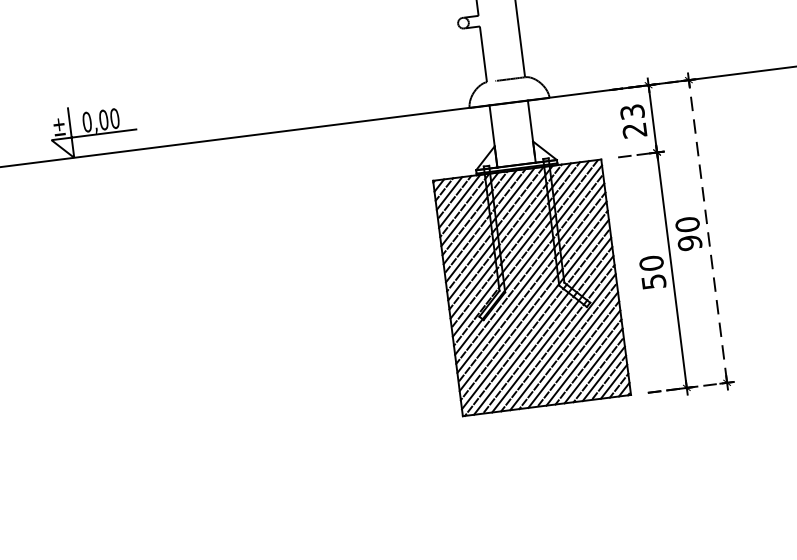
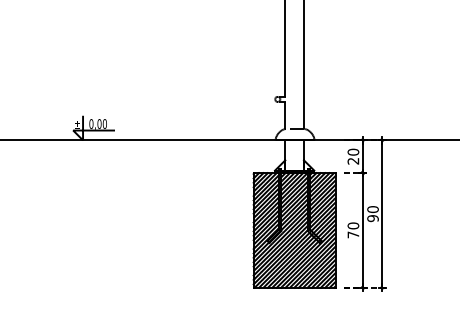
text: (632, 110) -> (353, 151), 23 -> 20
line: (708, 230) -> (382, 213), dashed -> solid
text: (653, 280) -> (353, 234), 50 -> 70

